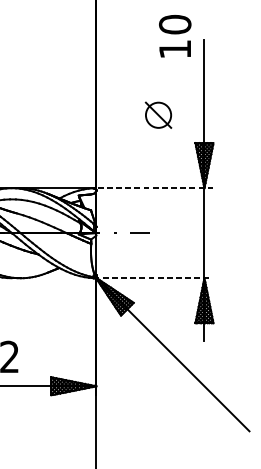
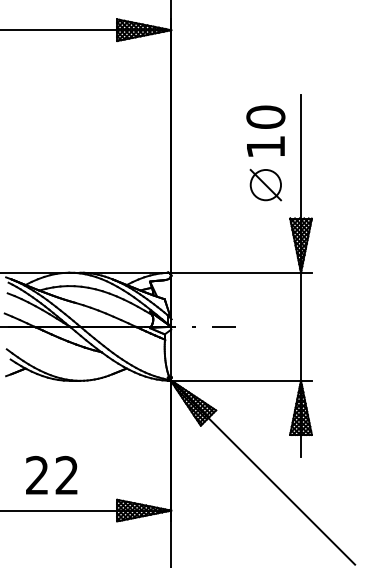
text: (174, 35) -> (265, 130), moved
part: (158, 114) -> (265, 184), moved
line: (153, 188) -> (239, 272), dashed -> solid
line: (154, 277) -> (240, 380), dashed -> solid

